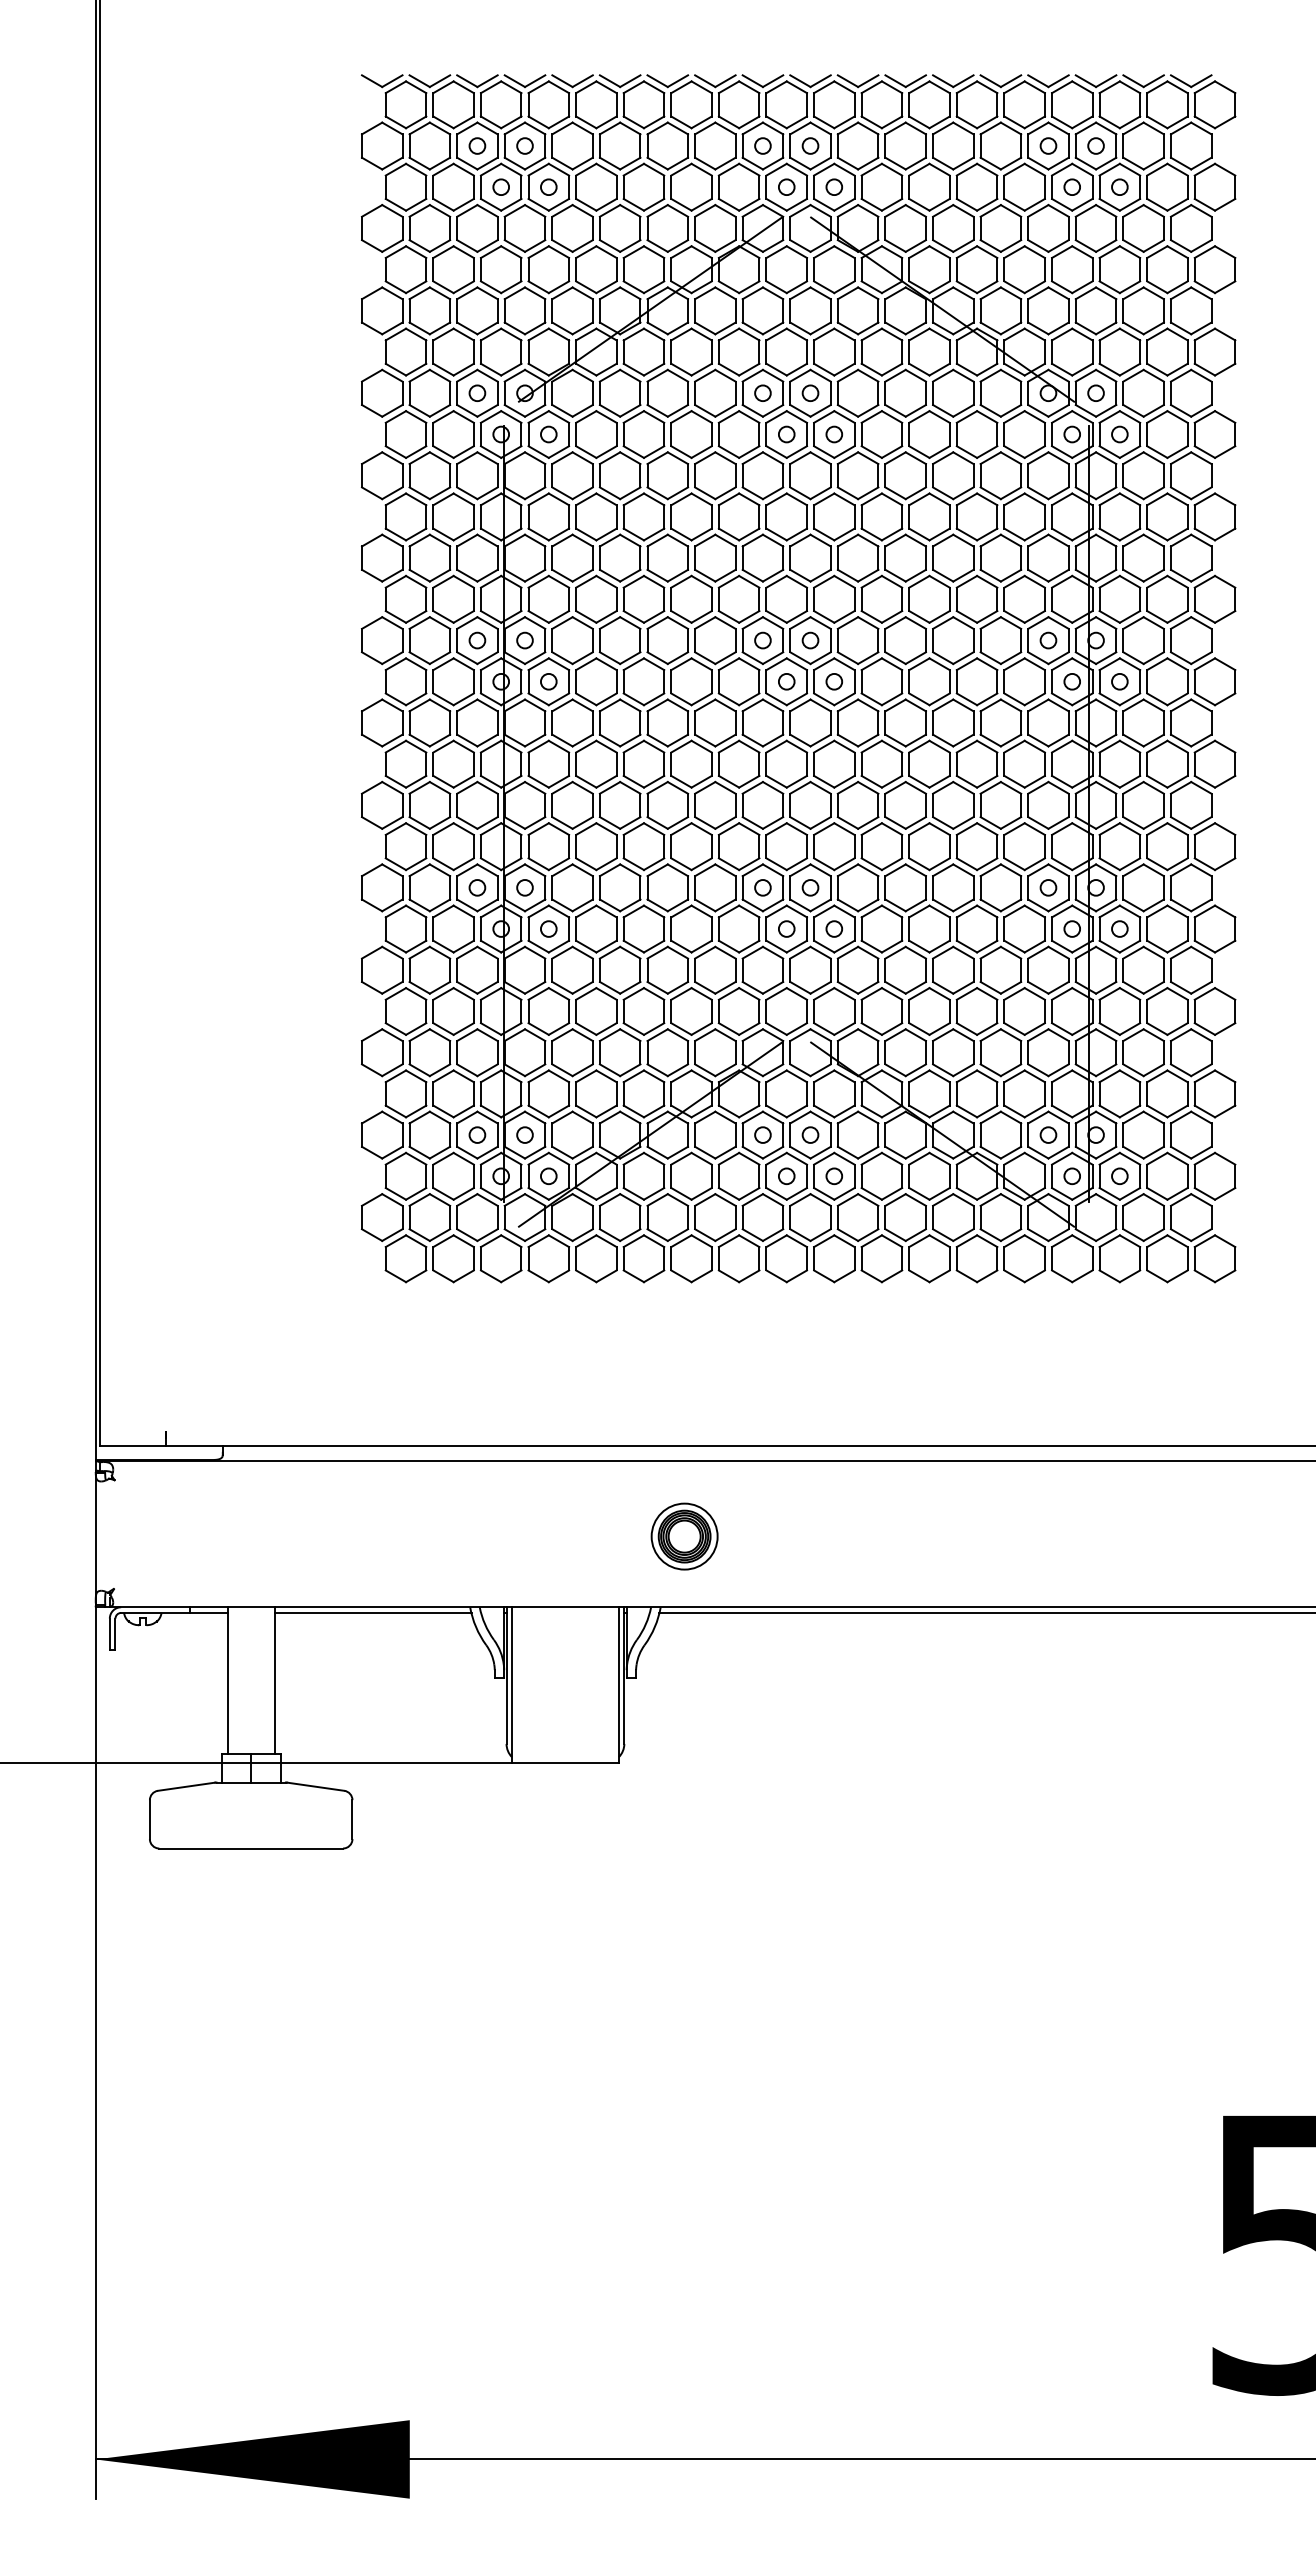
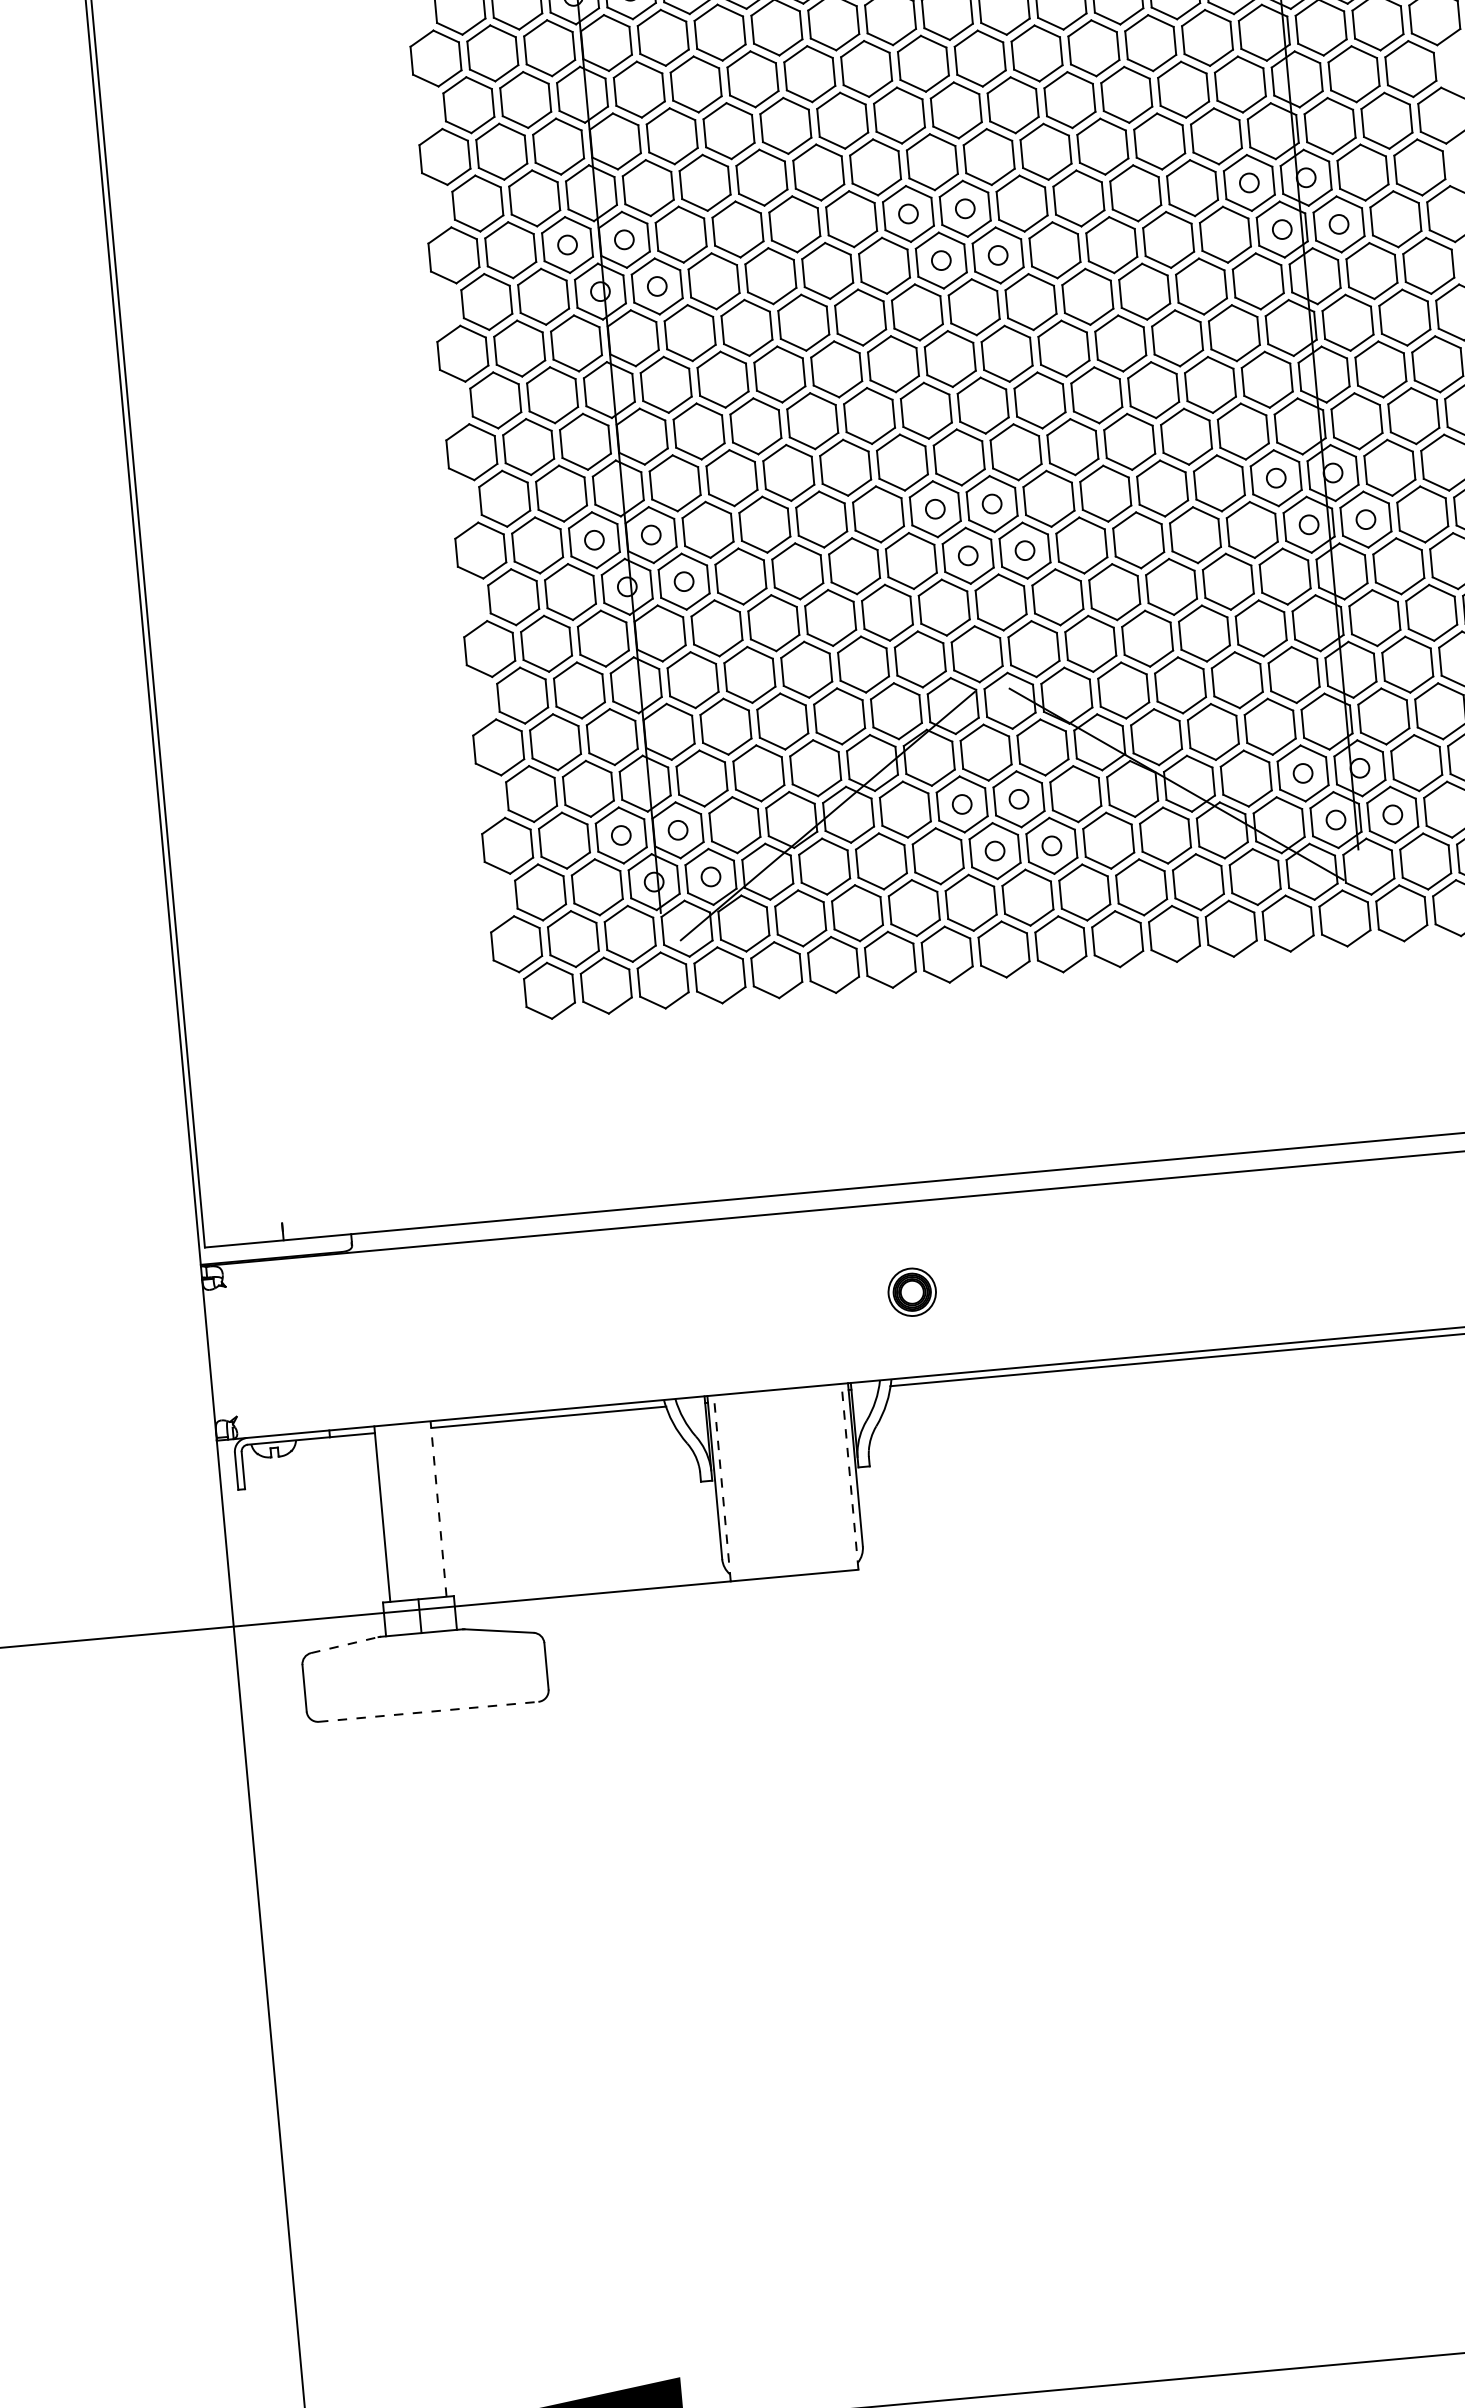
part: (684, 1536) -> (912, 1292), size x0.6
line: (274, 1680) -> (438, 1508), solid -> dashed
line: (511, 1685) -> (721, 1488), solid -> dashed
line: (618, 1685) -> (849, 1477), solid -> dashed
line: (186, 1786) -> (344, 1644), solid -> dashed
line: (251, 1848) -> (429, 1711), solid -> dashed

